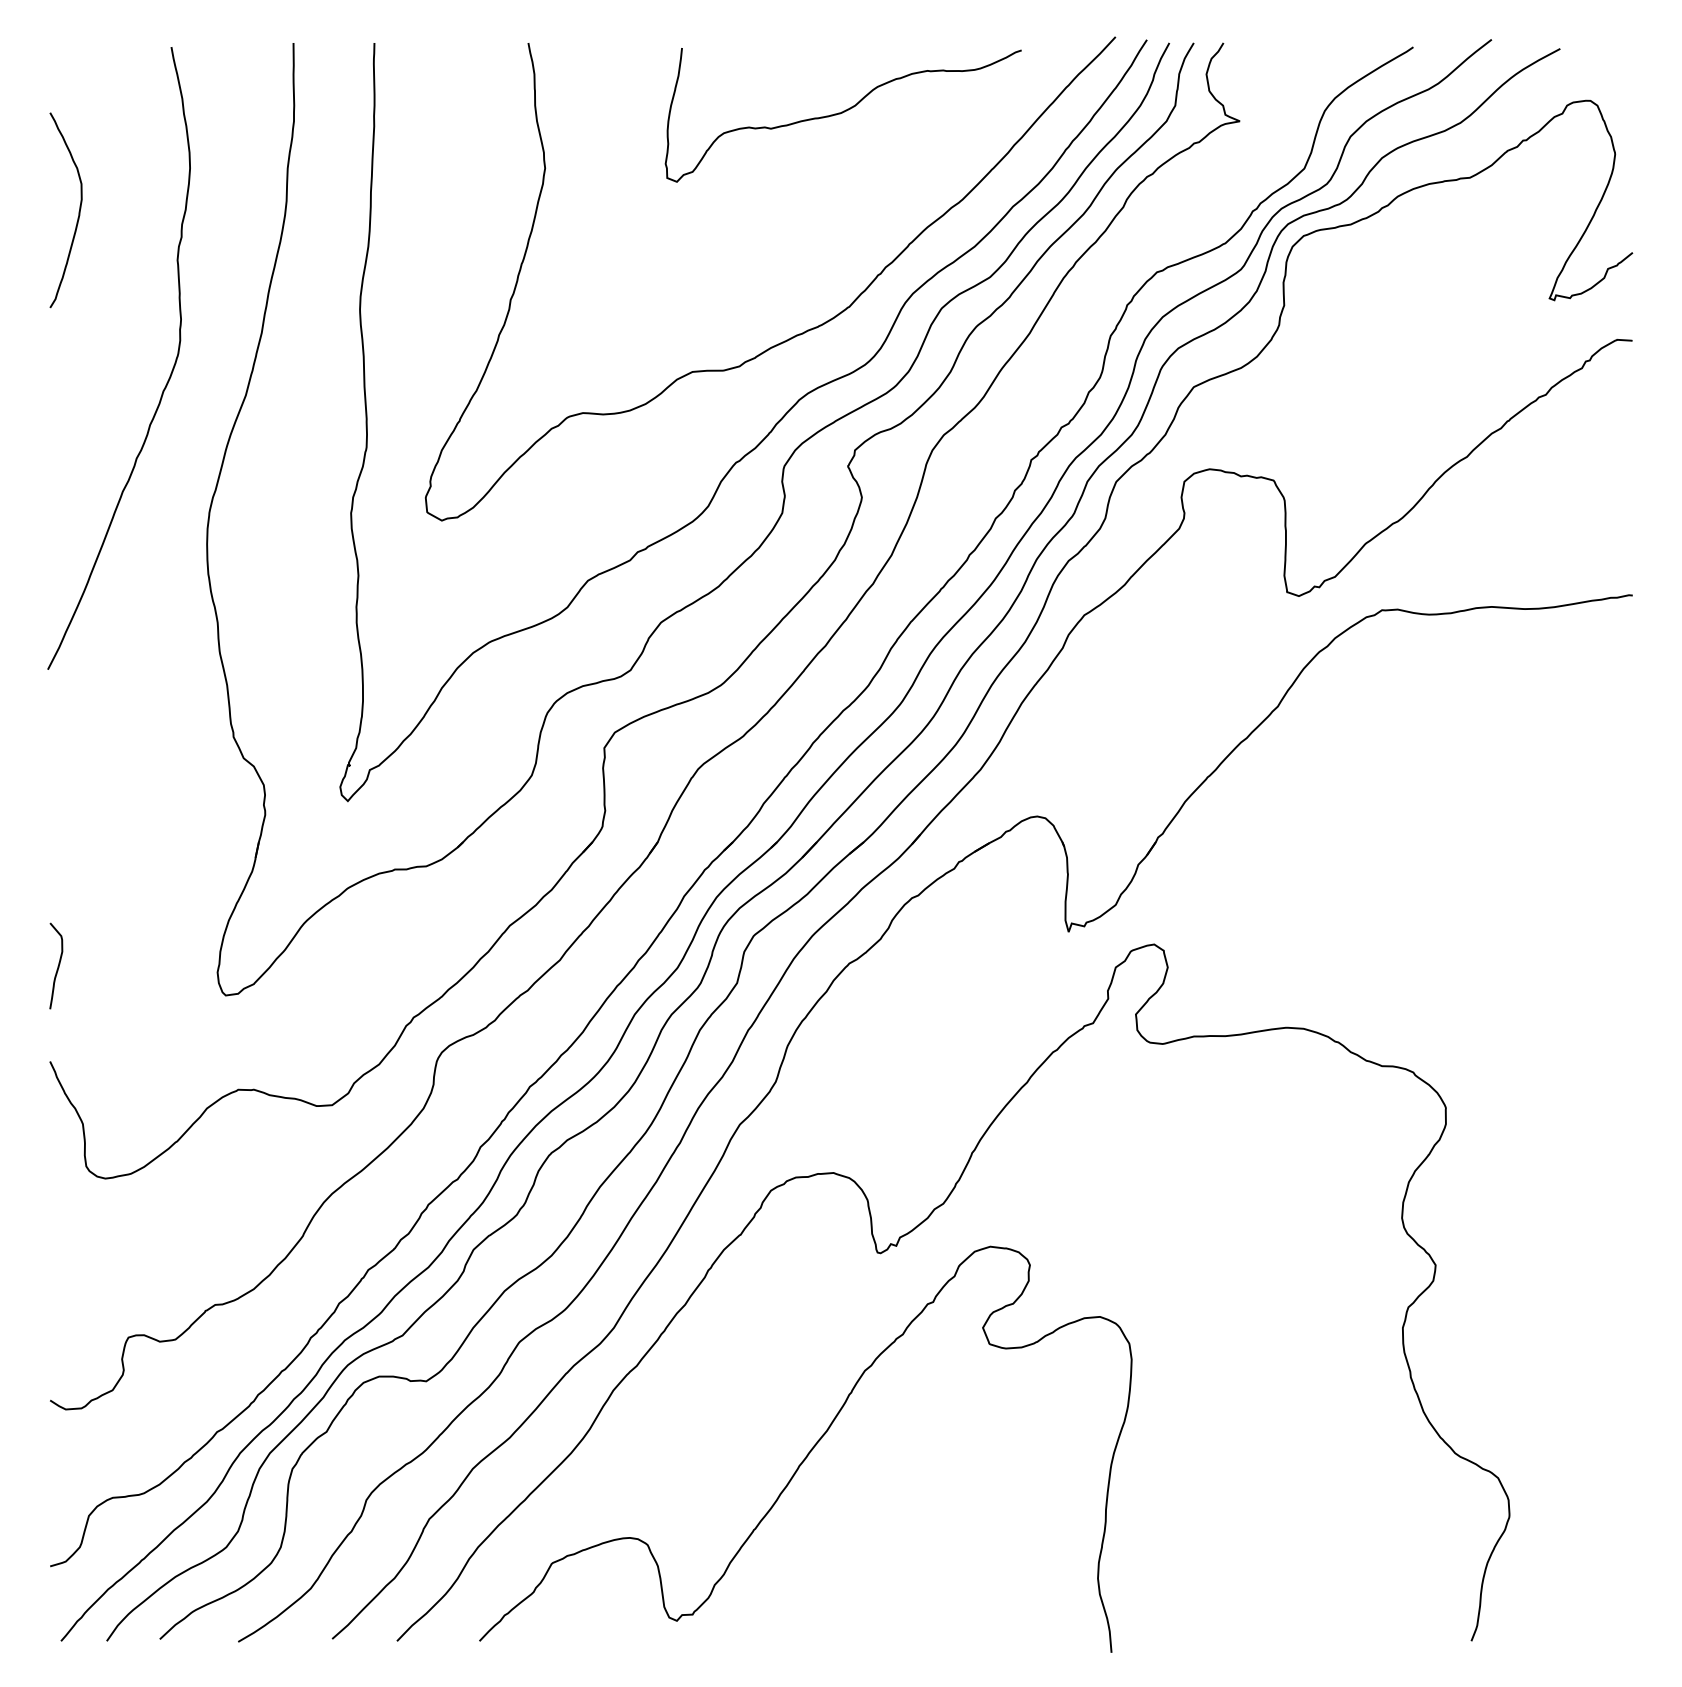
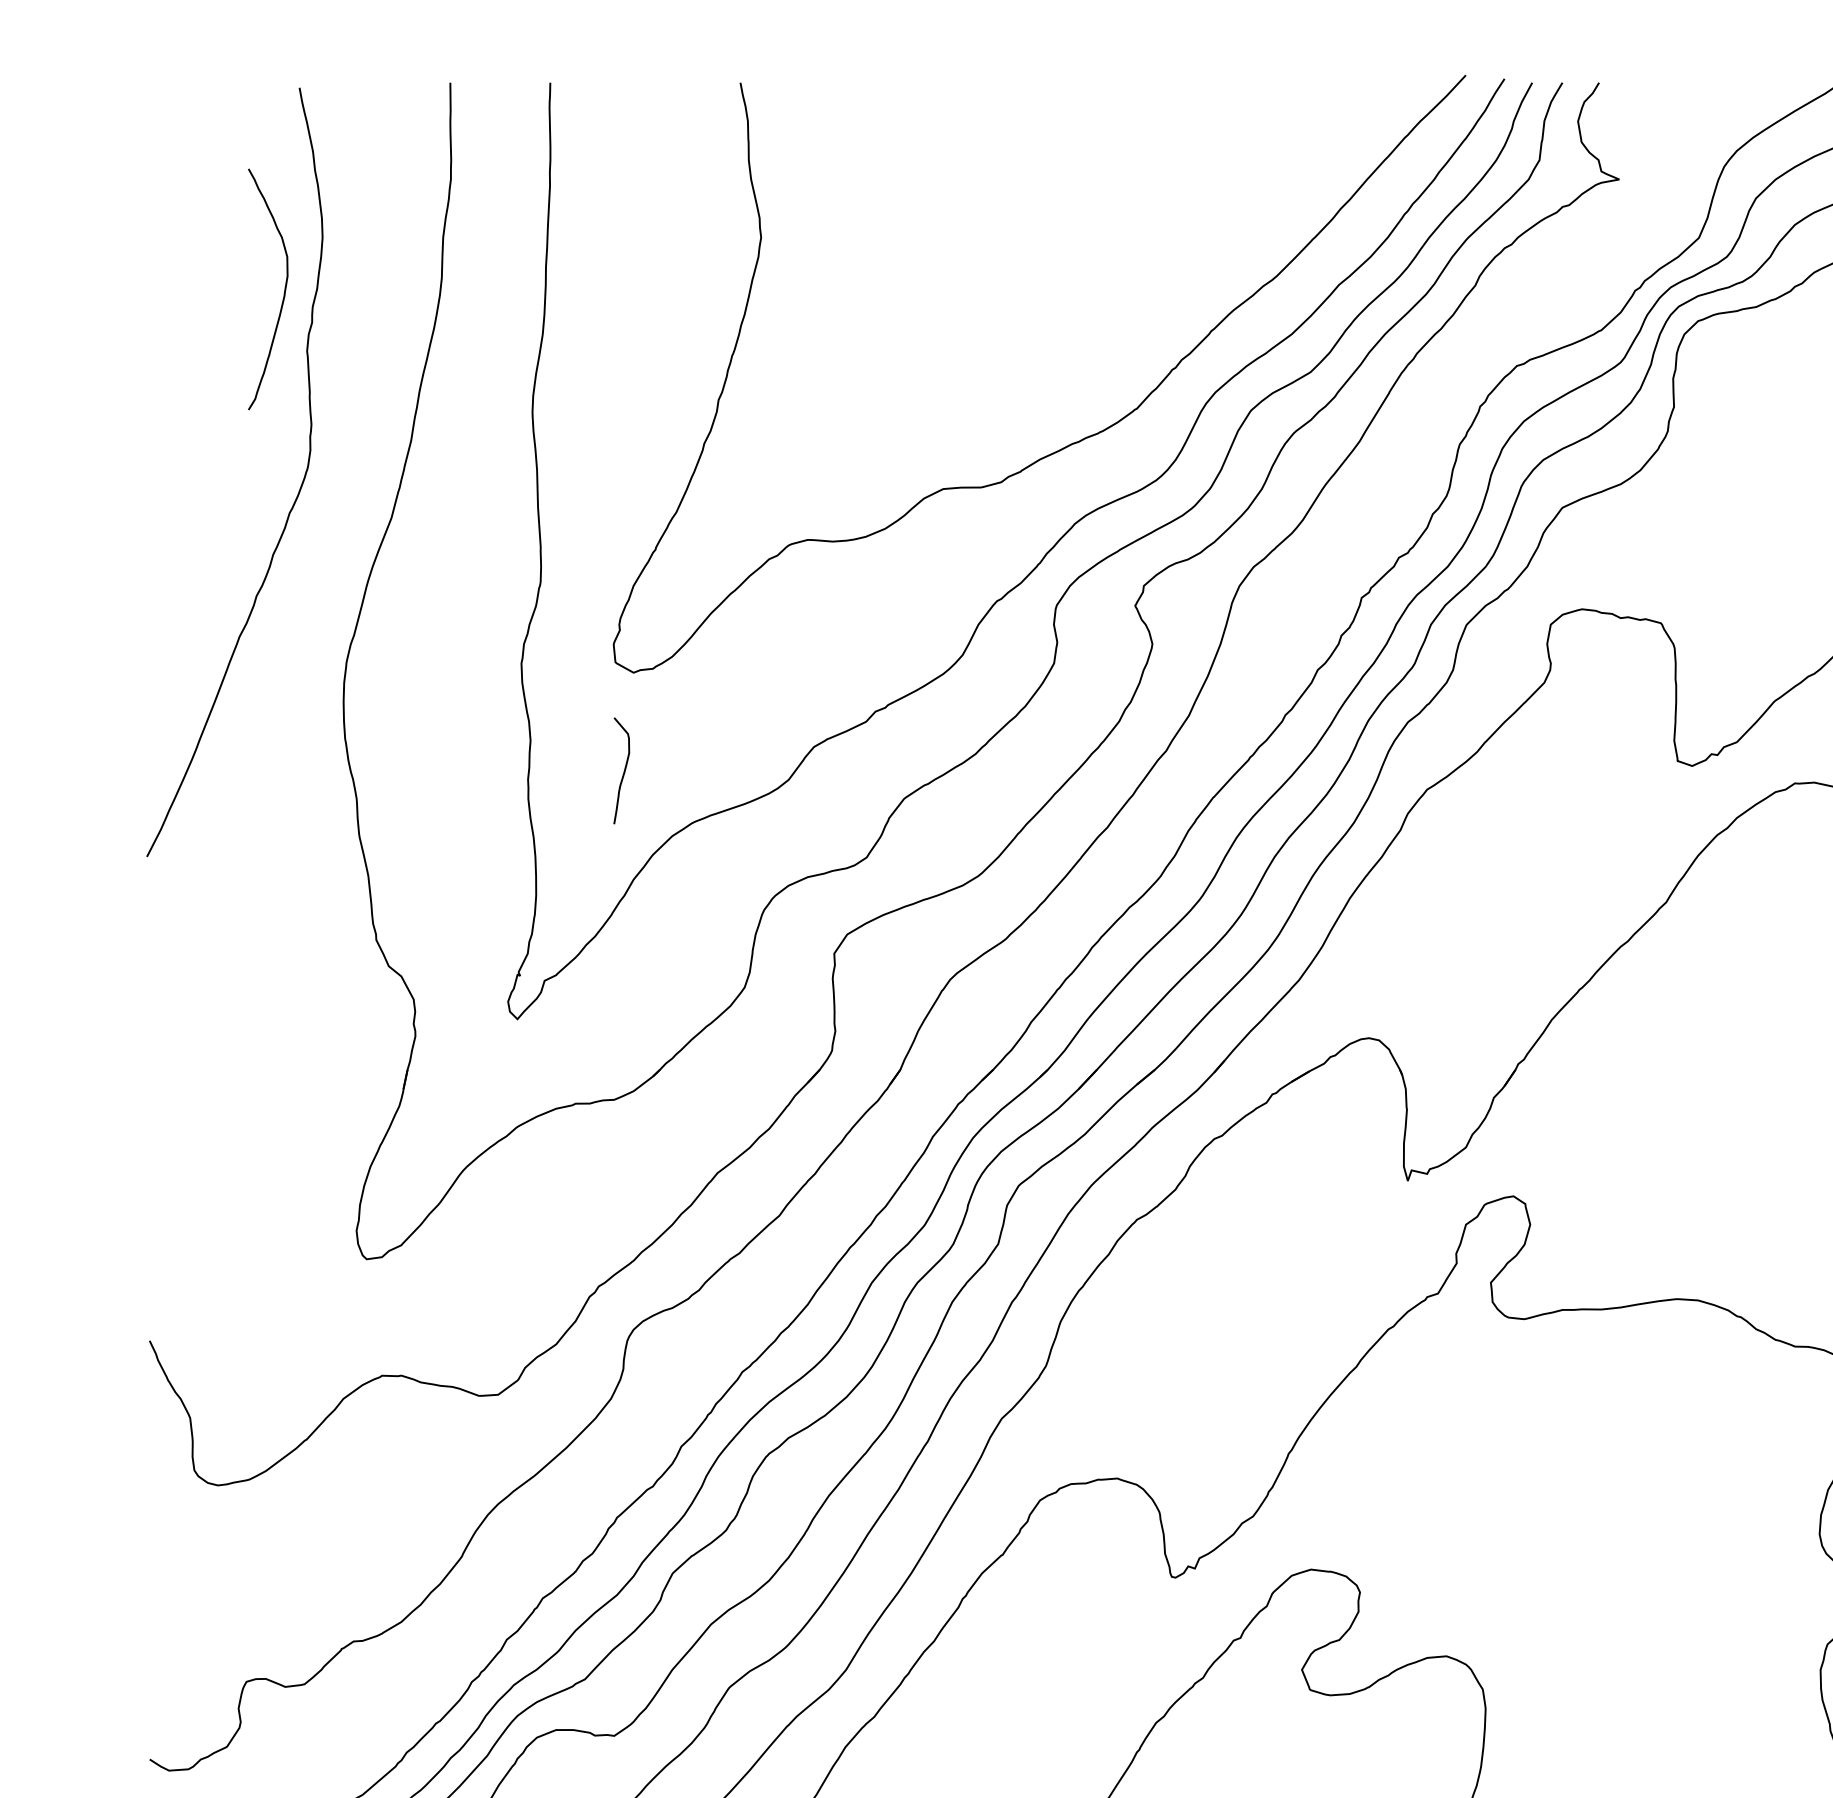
curve: (842, 113) -> (1128, 169), removed
curve: (78, 211) -> (283, 290), moved
curve: (57, 966) -> (623, 771), moved

